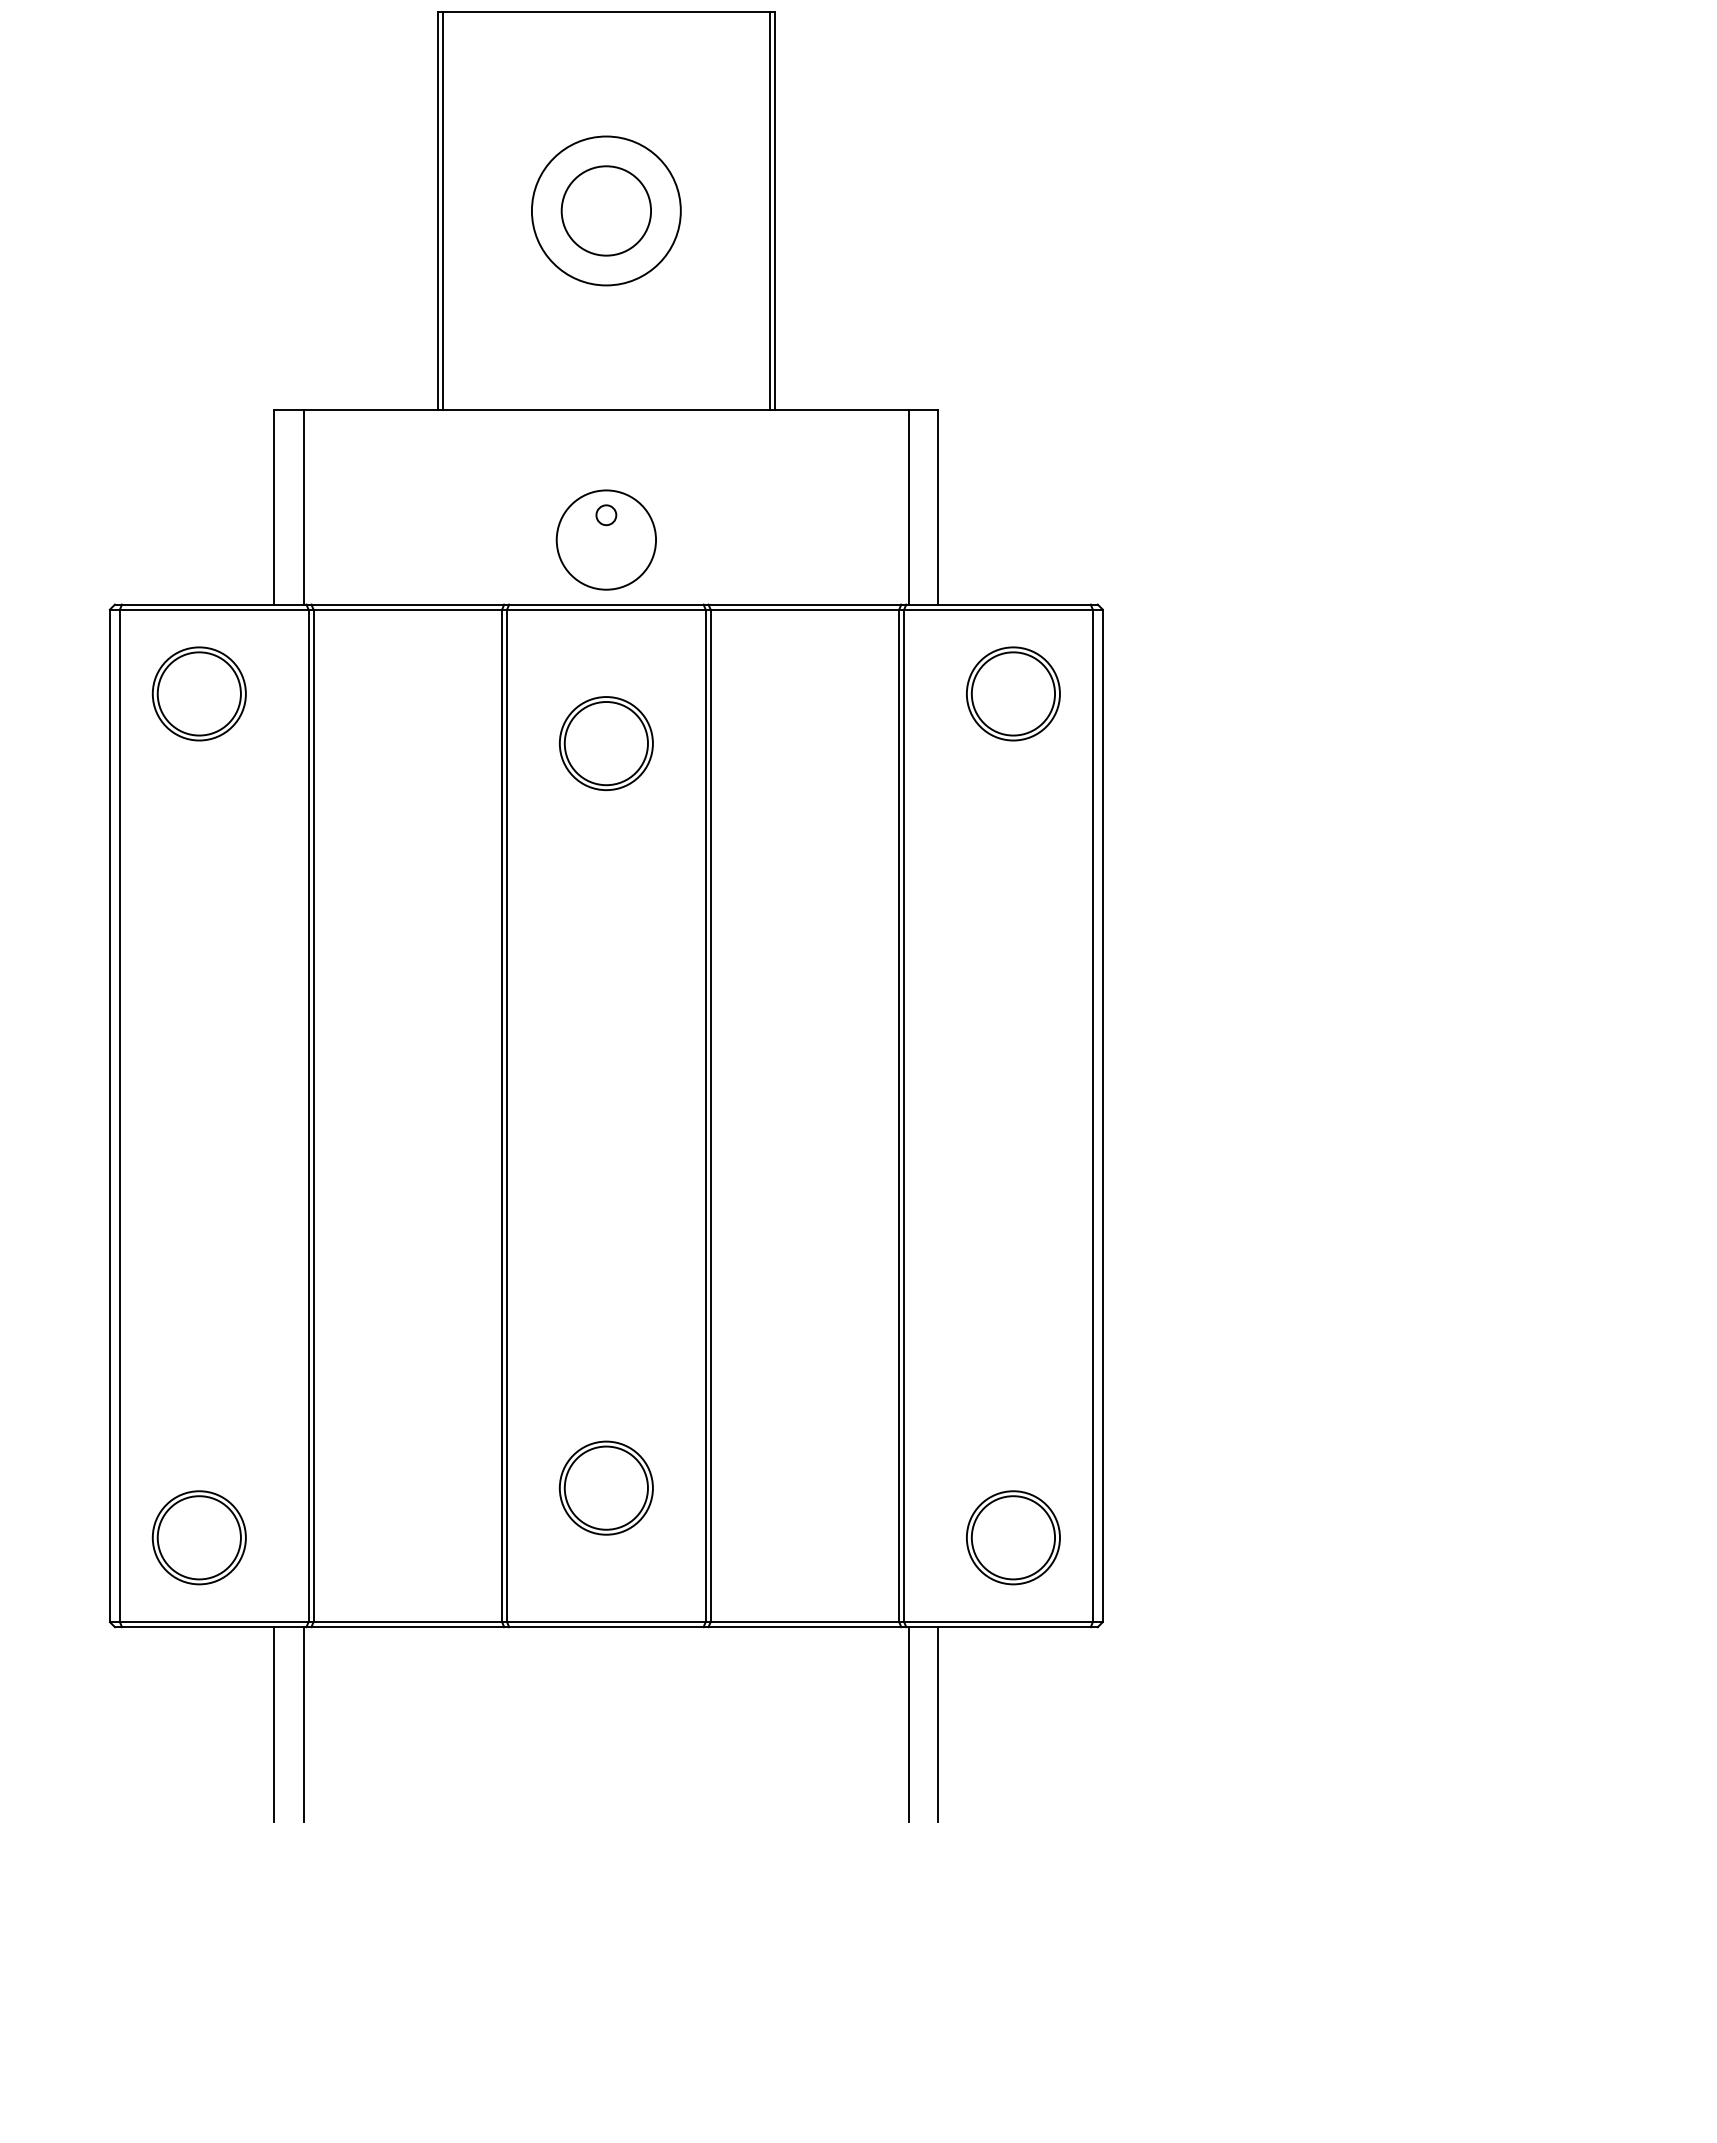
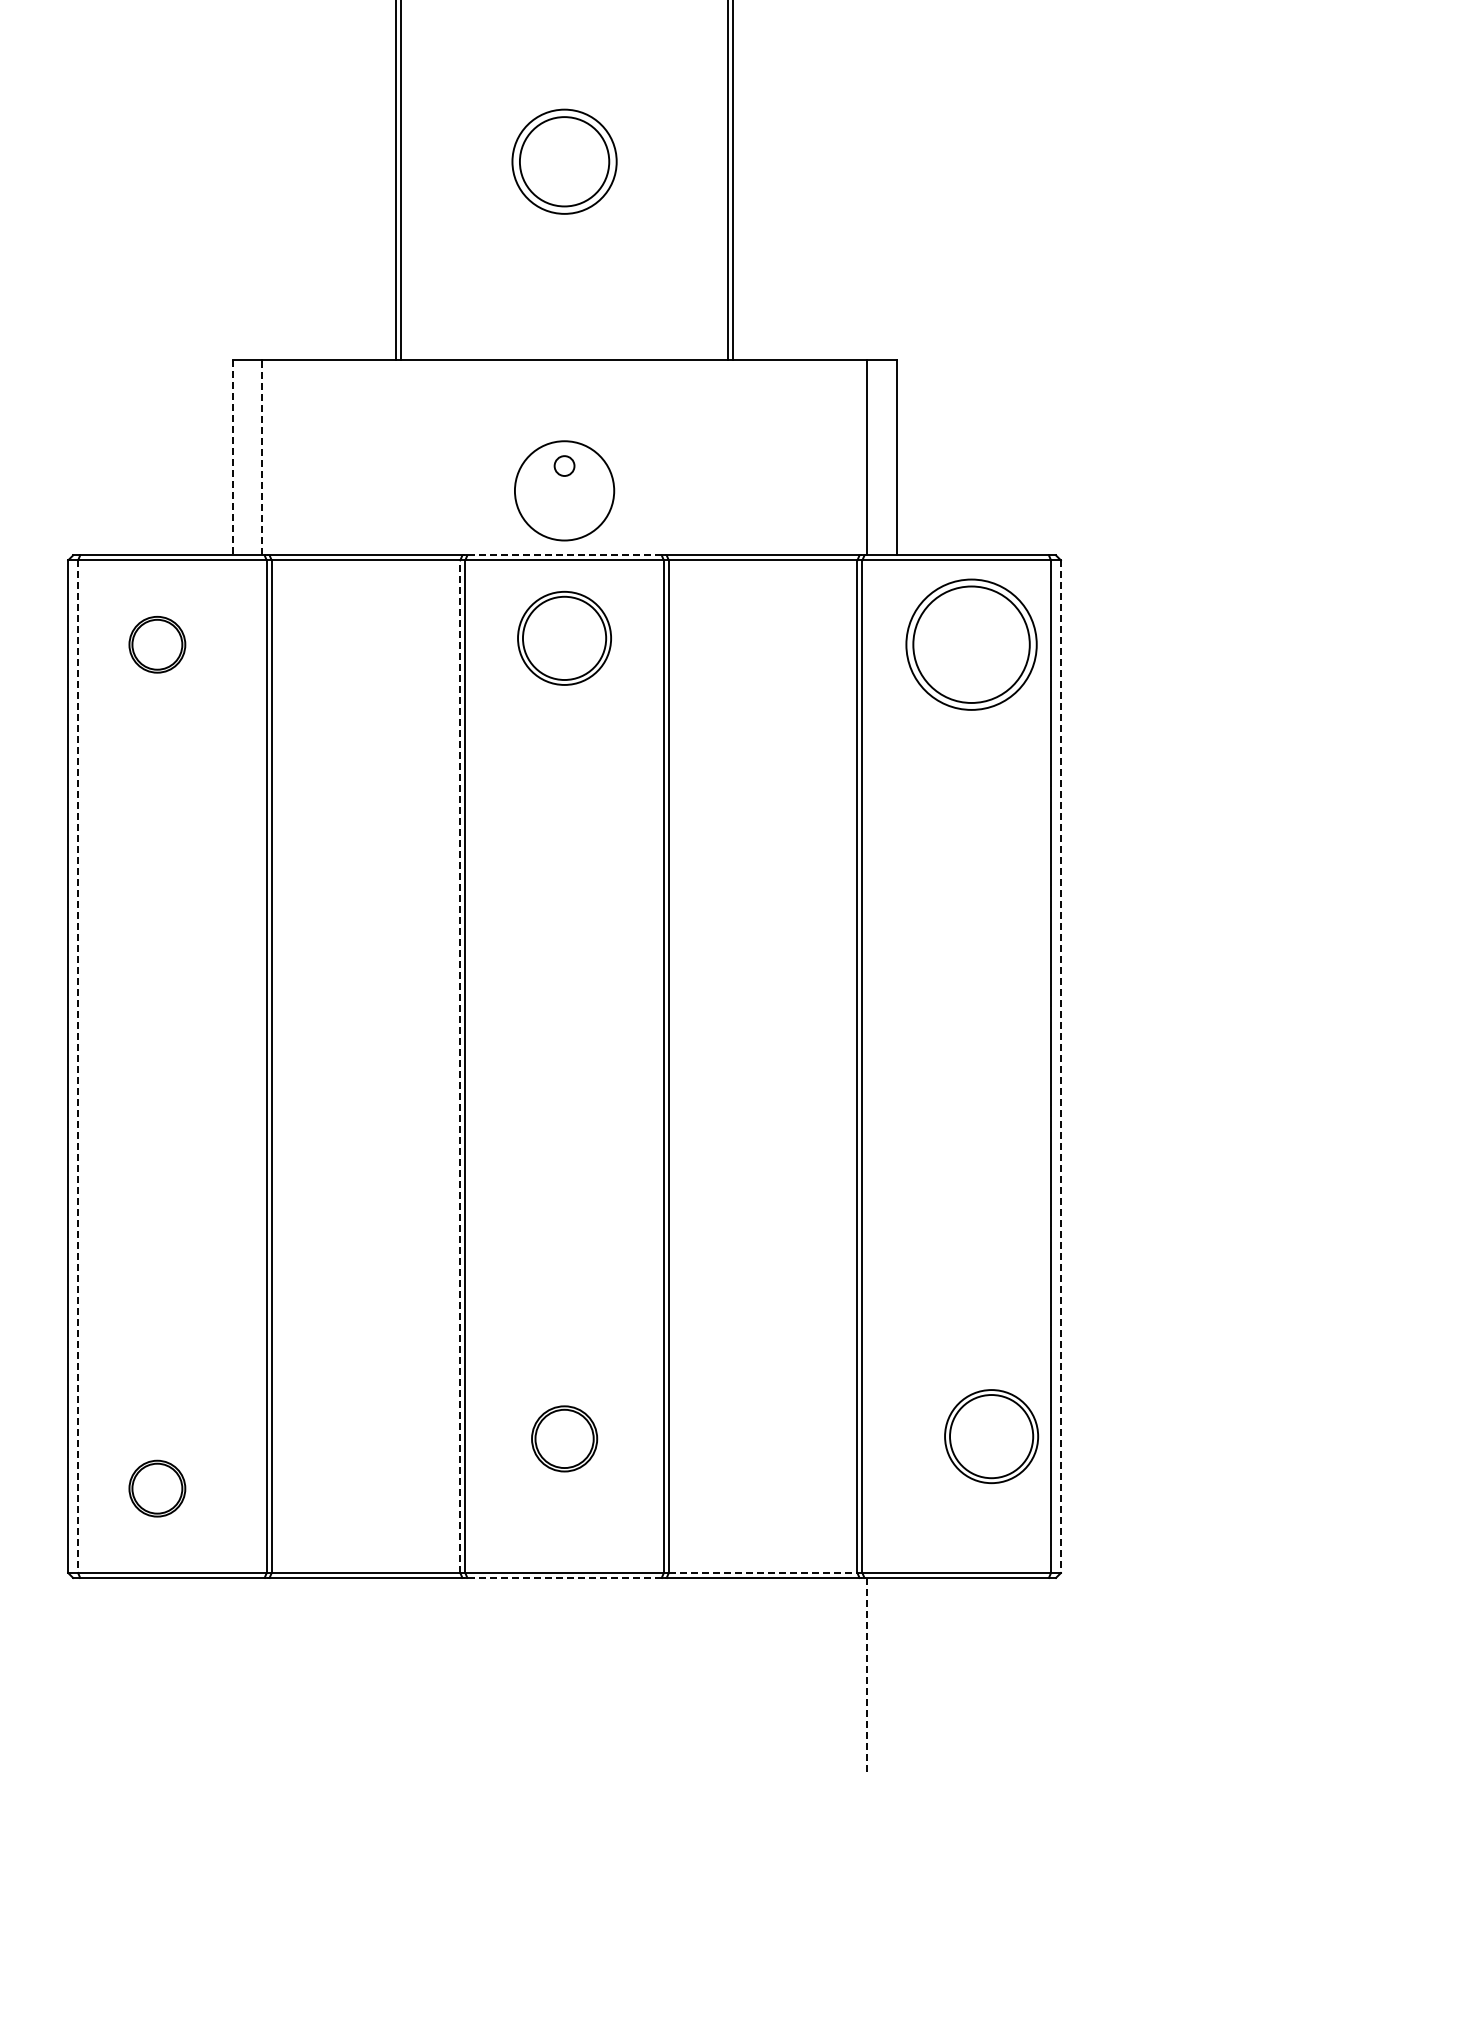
circle: (605, 210) -> (563, 161), size x0.7
line: (274, 507) -> (232, 458), solid -> dashed
line: (304, 507) -> (262, 458), solid -> dashed
line: (605, 604) -> (563, 555), solid -> dashed
part: (198, 693) -> (156, 644), size x0.6
part: (1013, 693) -> (971, 644), size x1.4
part: (605, 743) -> (563, 638), moved
line: (502, 1115) -> (460, 1066), solid -> dashed
line: (119, 1116) -> (77, 1067), solid -> dashed
line: (1102, 1116) -> (1060, 1067), solid -> dashed
part: (606, 1487) -> (564, 1438), size x0.7
part: (198, 1537) -> (156, 1488), size x0.6
part: (1013, 1537) -> (991, 1436), moved
line: (805, 1622) -> (763, 1573), solid -> dashed
line: (605, 1627) -> (563, 1578), solid -> dashed
line: (274, 1724) -> (232, 1675), removed
line: (304, 1724) -> (262, 1675), removed
line: (908, 1724) -> (866, 1675), solid -> dashed
line: (938, 1724) -> (896, 1675), removed

